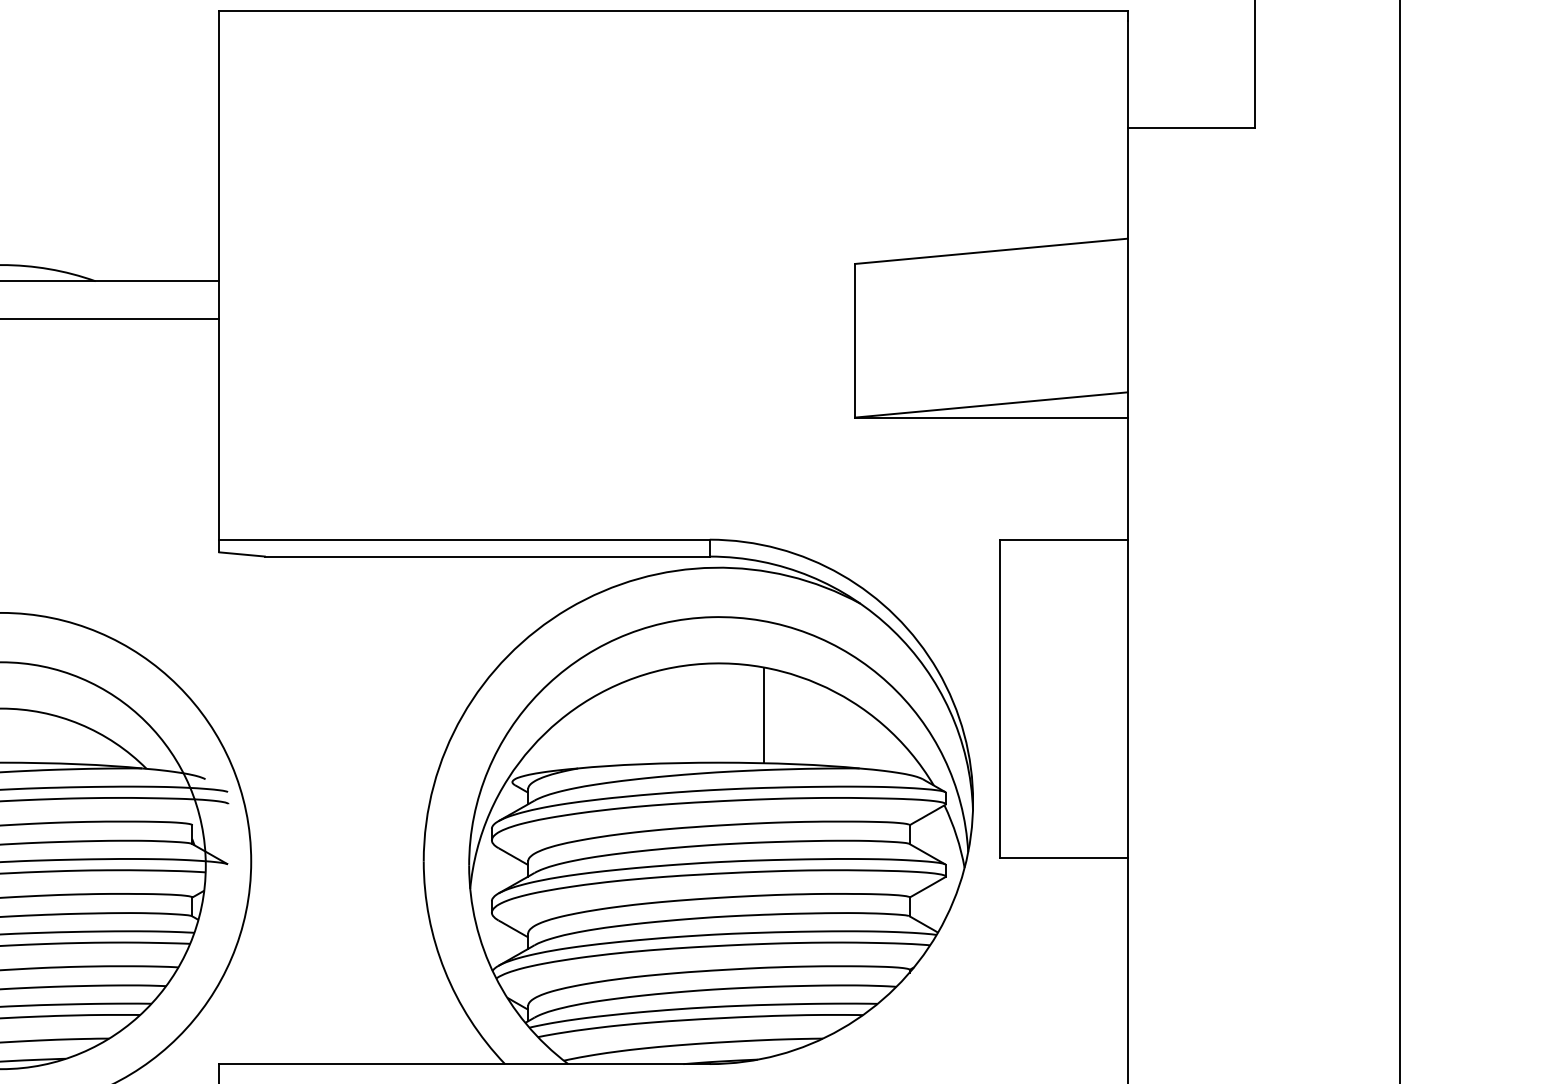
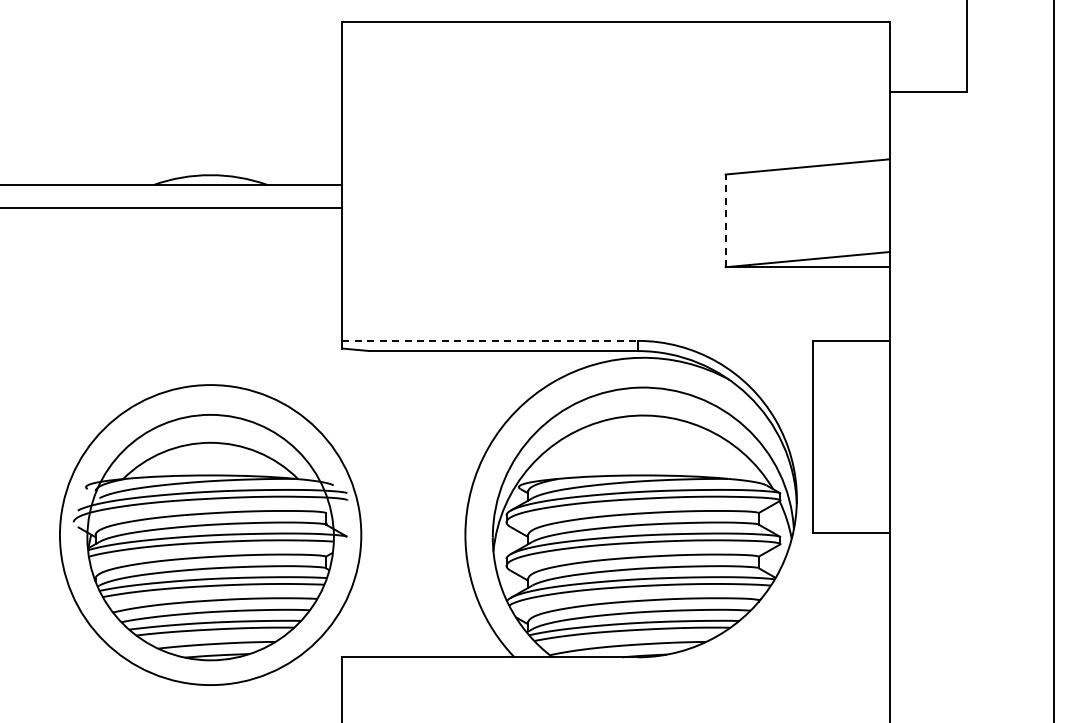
line: (854, 340) -> (725, 220), solid -> dashed
line: (465, 539) -> (490, 340), solid -> dashed
line: (763, 714) -> (670, 446), removed

